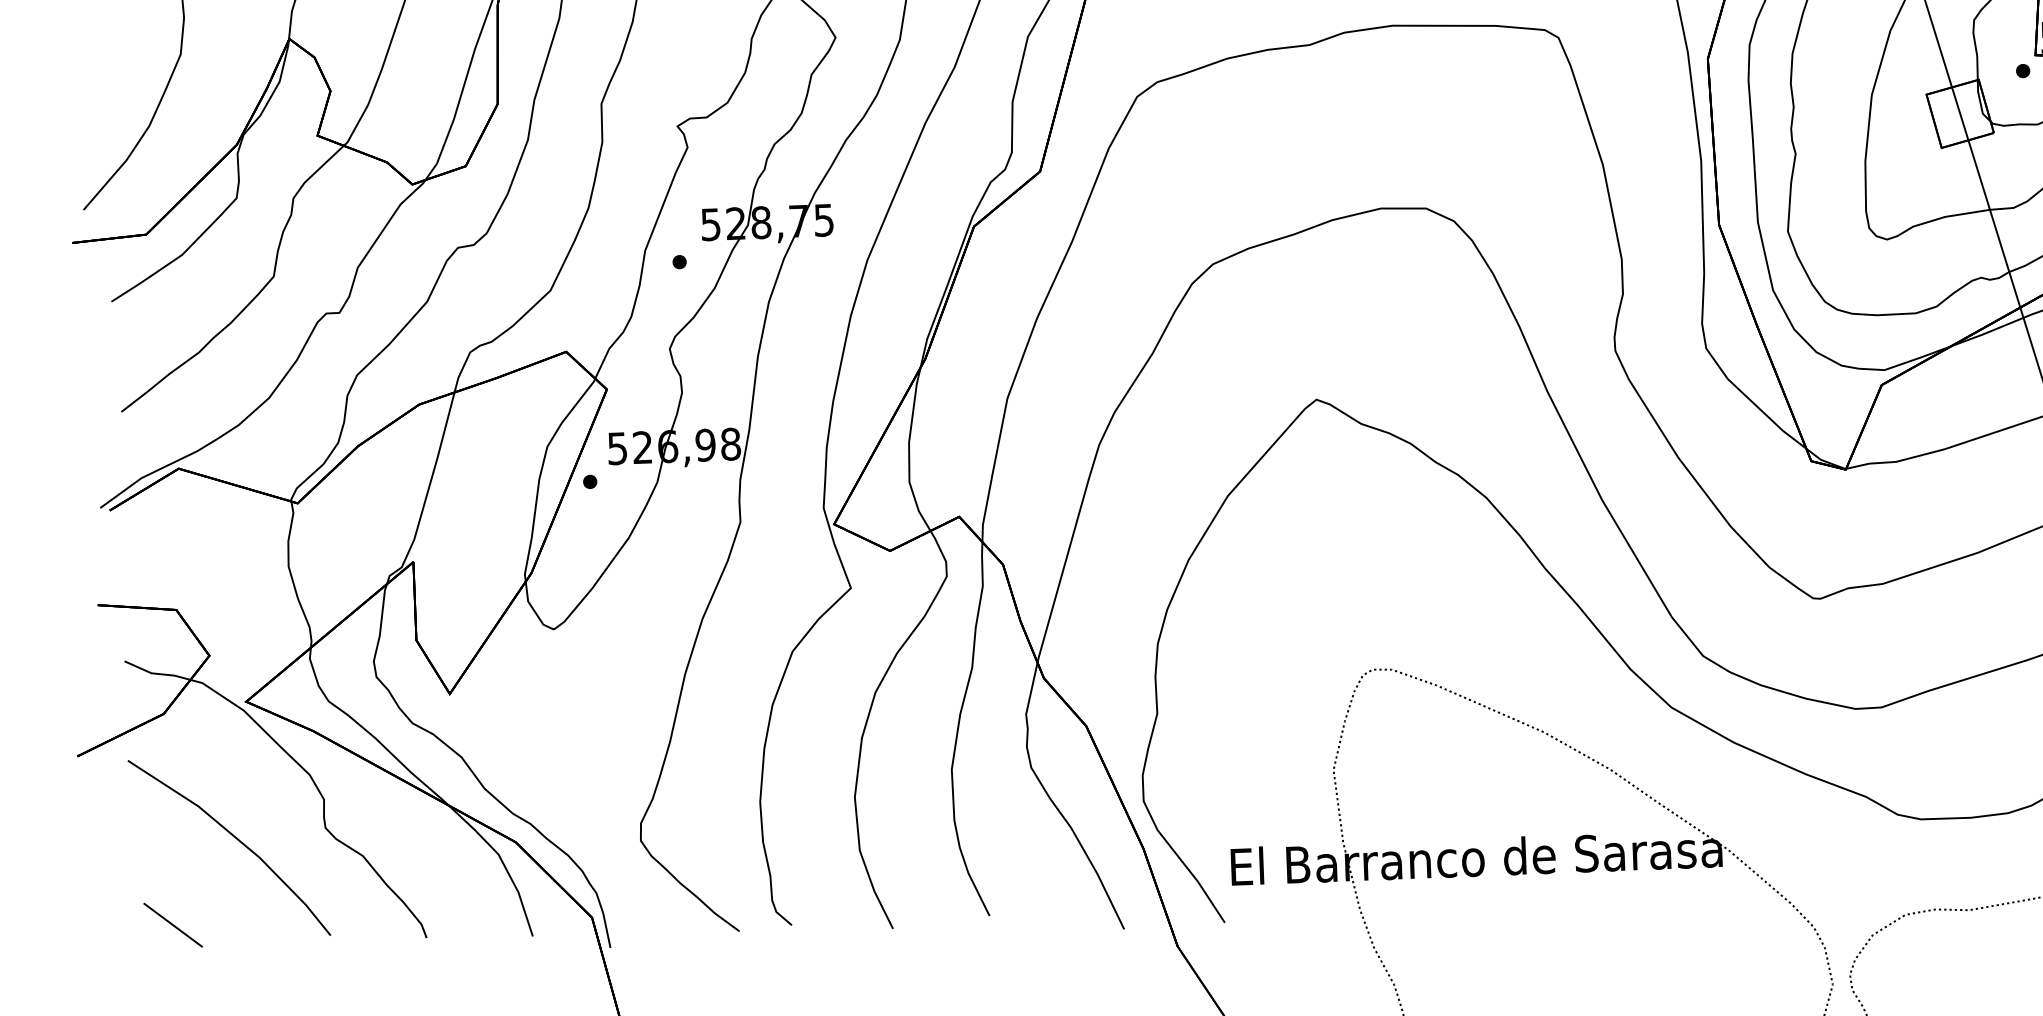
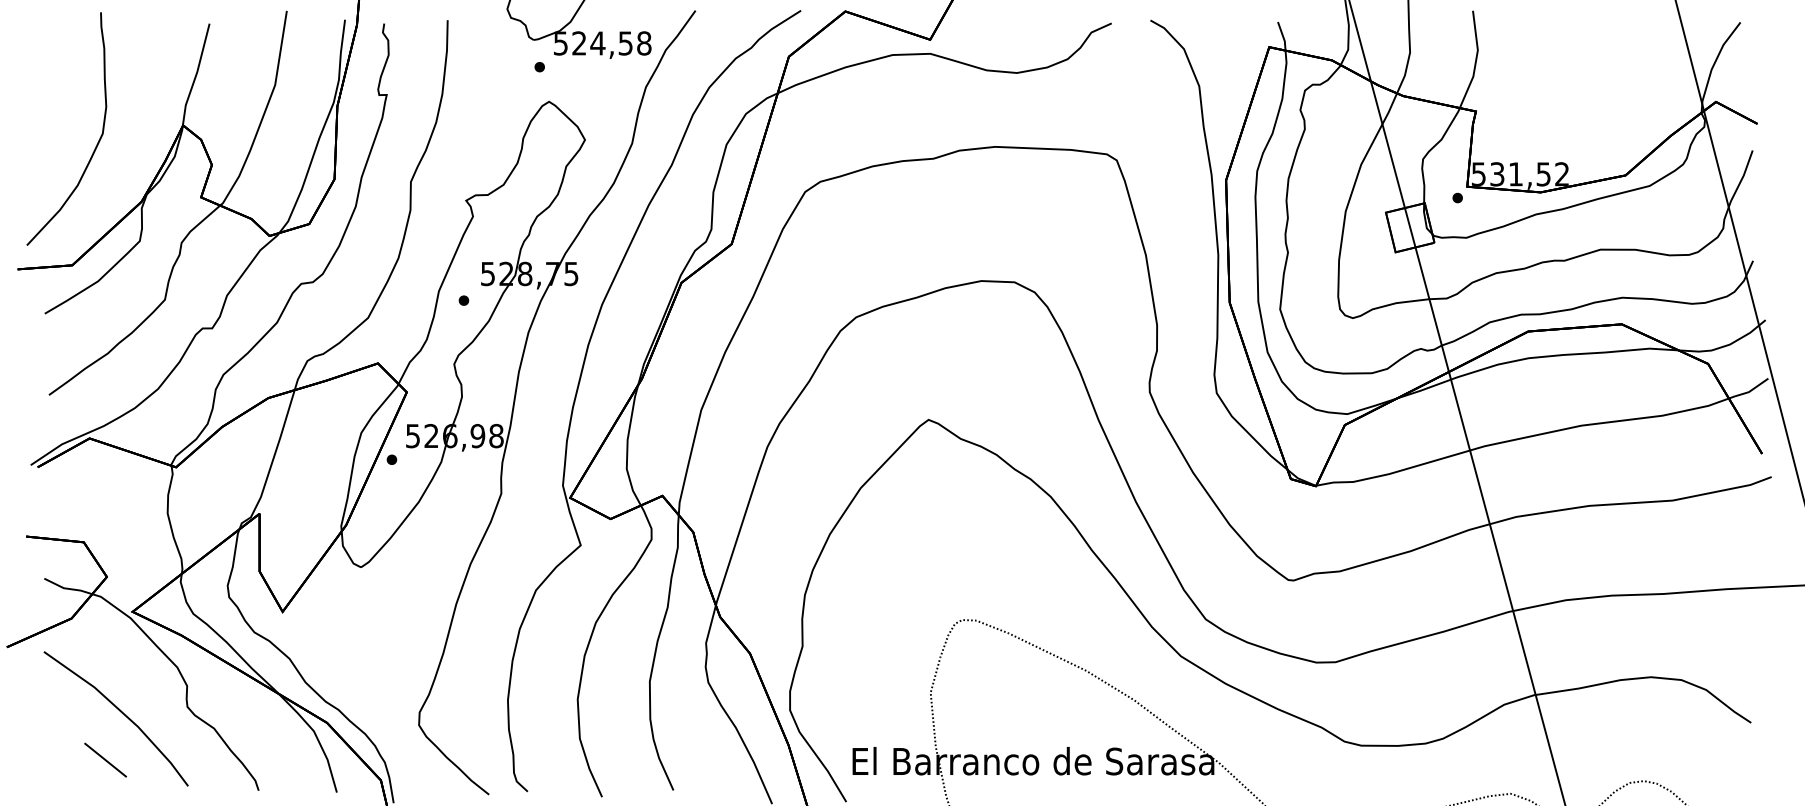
line: (172, 924) -> (105, 759), moved

